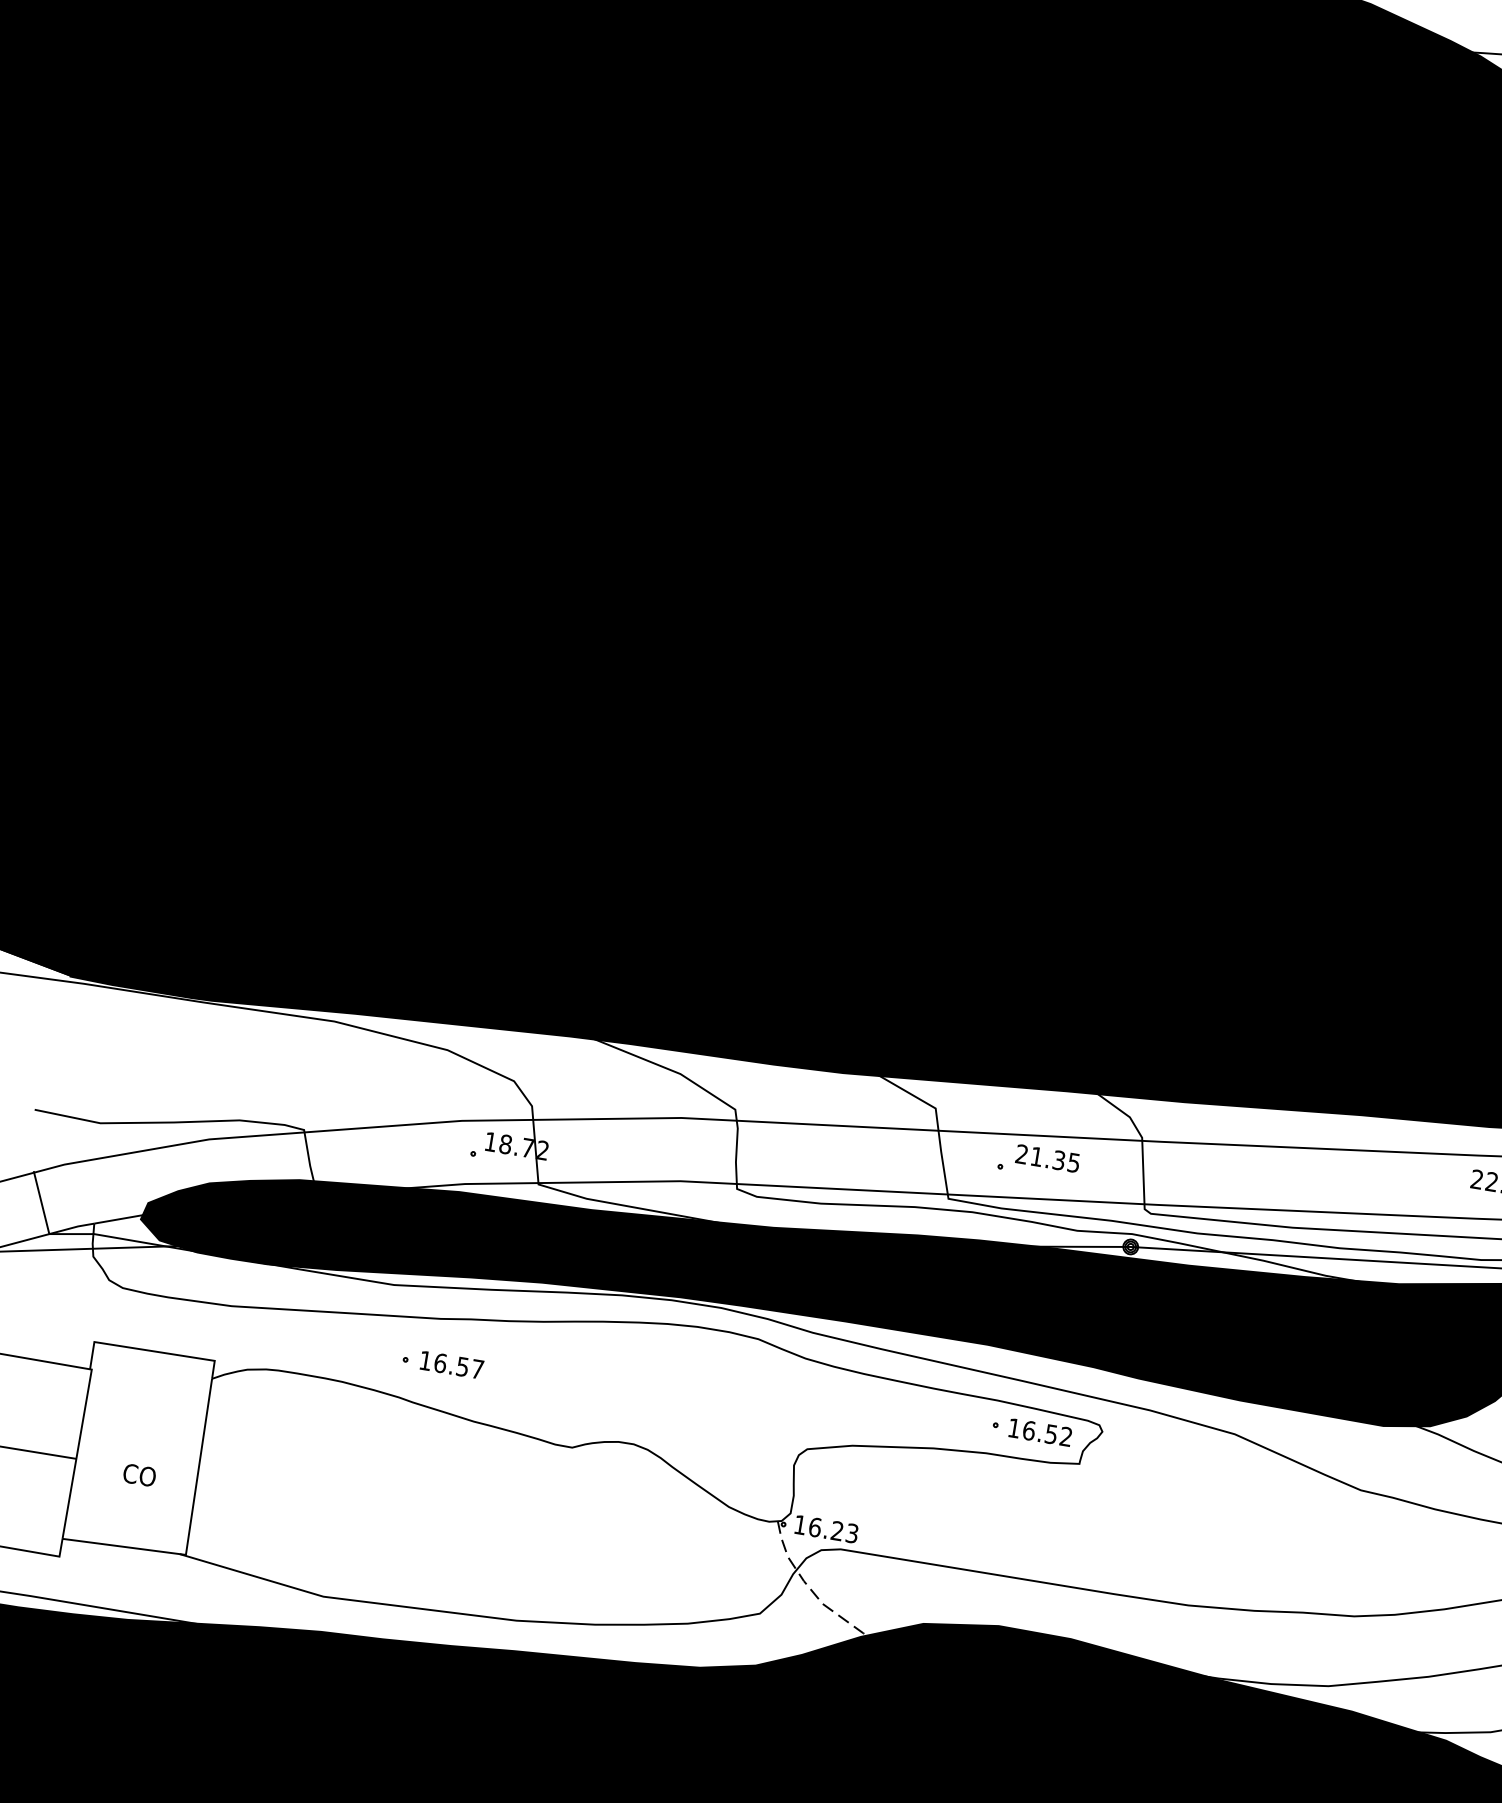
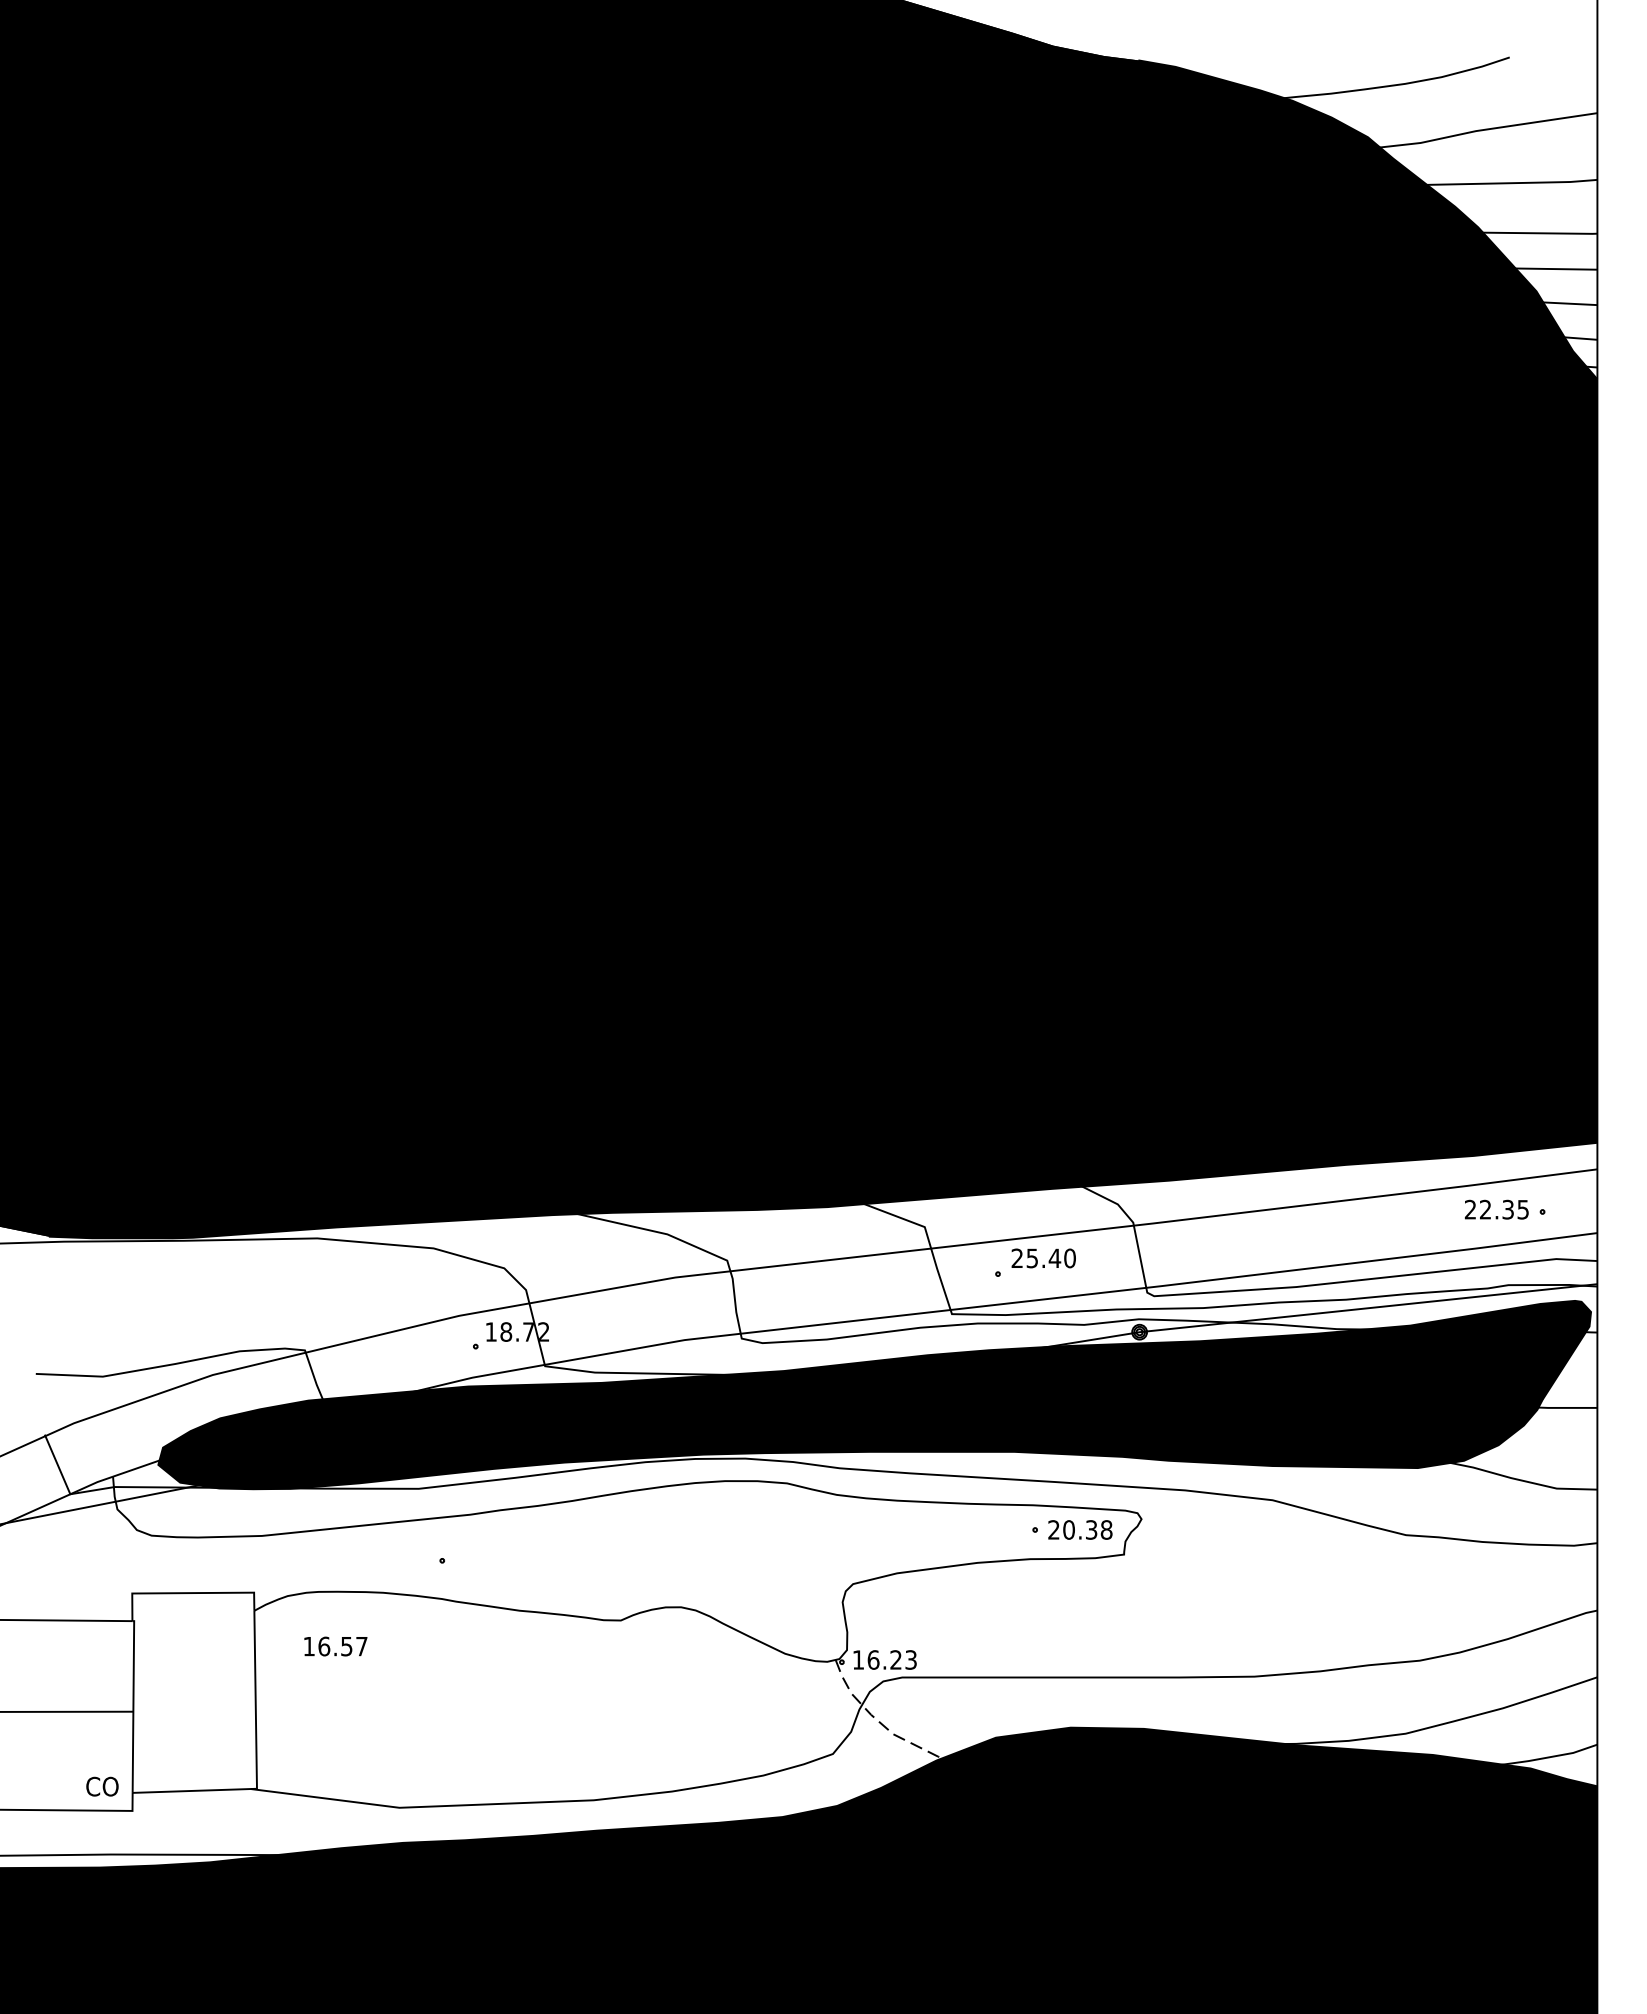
text: (1054, 1159) -> (1050, 1258), 21.35 -> 25.40
text: (451, 1365) -> (335, 1646), moved
text: (1040, 1432) -> (1080, 1529), 16.52 -> 20.38
text: (139, 1475) -> (102, 1786), moved

